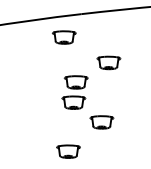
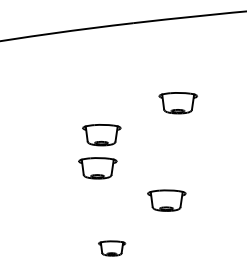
part: (64, 37) -> (105, 61), removed
part: (74, 92) -> (98, 151), moved
part: (68, 151) -> (112, 248), size x0.7

